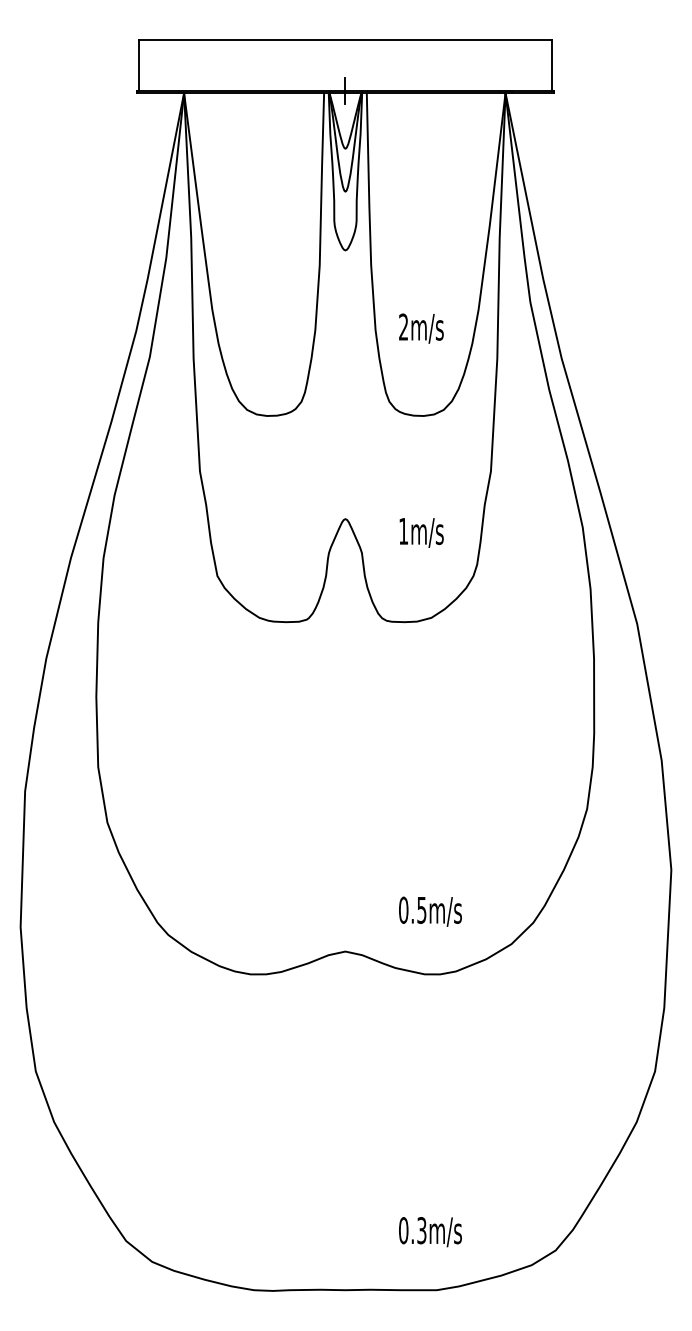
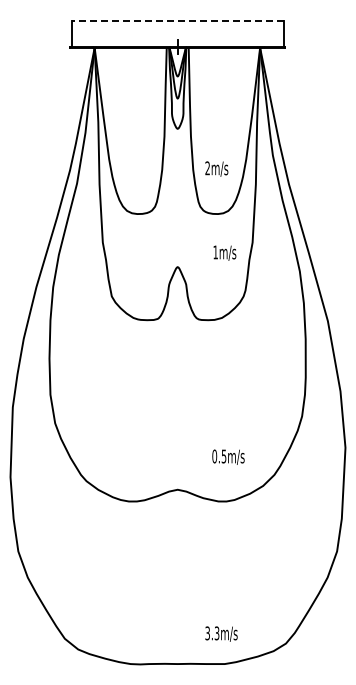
line: (345, 39) -> (177, 20), solid -> dashed
text: (420, 531) -> (224, 252), moved
text: (430, 910) -> (228, 456), moved
text: (403, 1230) -> (207, 633), 0.3m/s -> 3.3m/s

